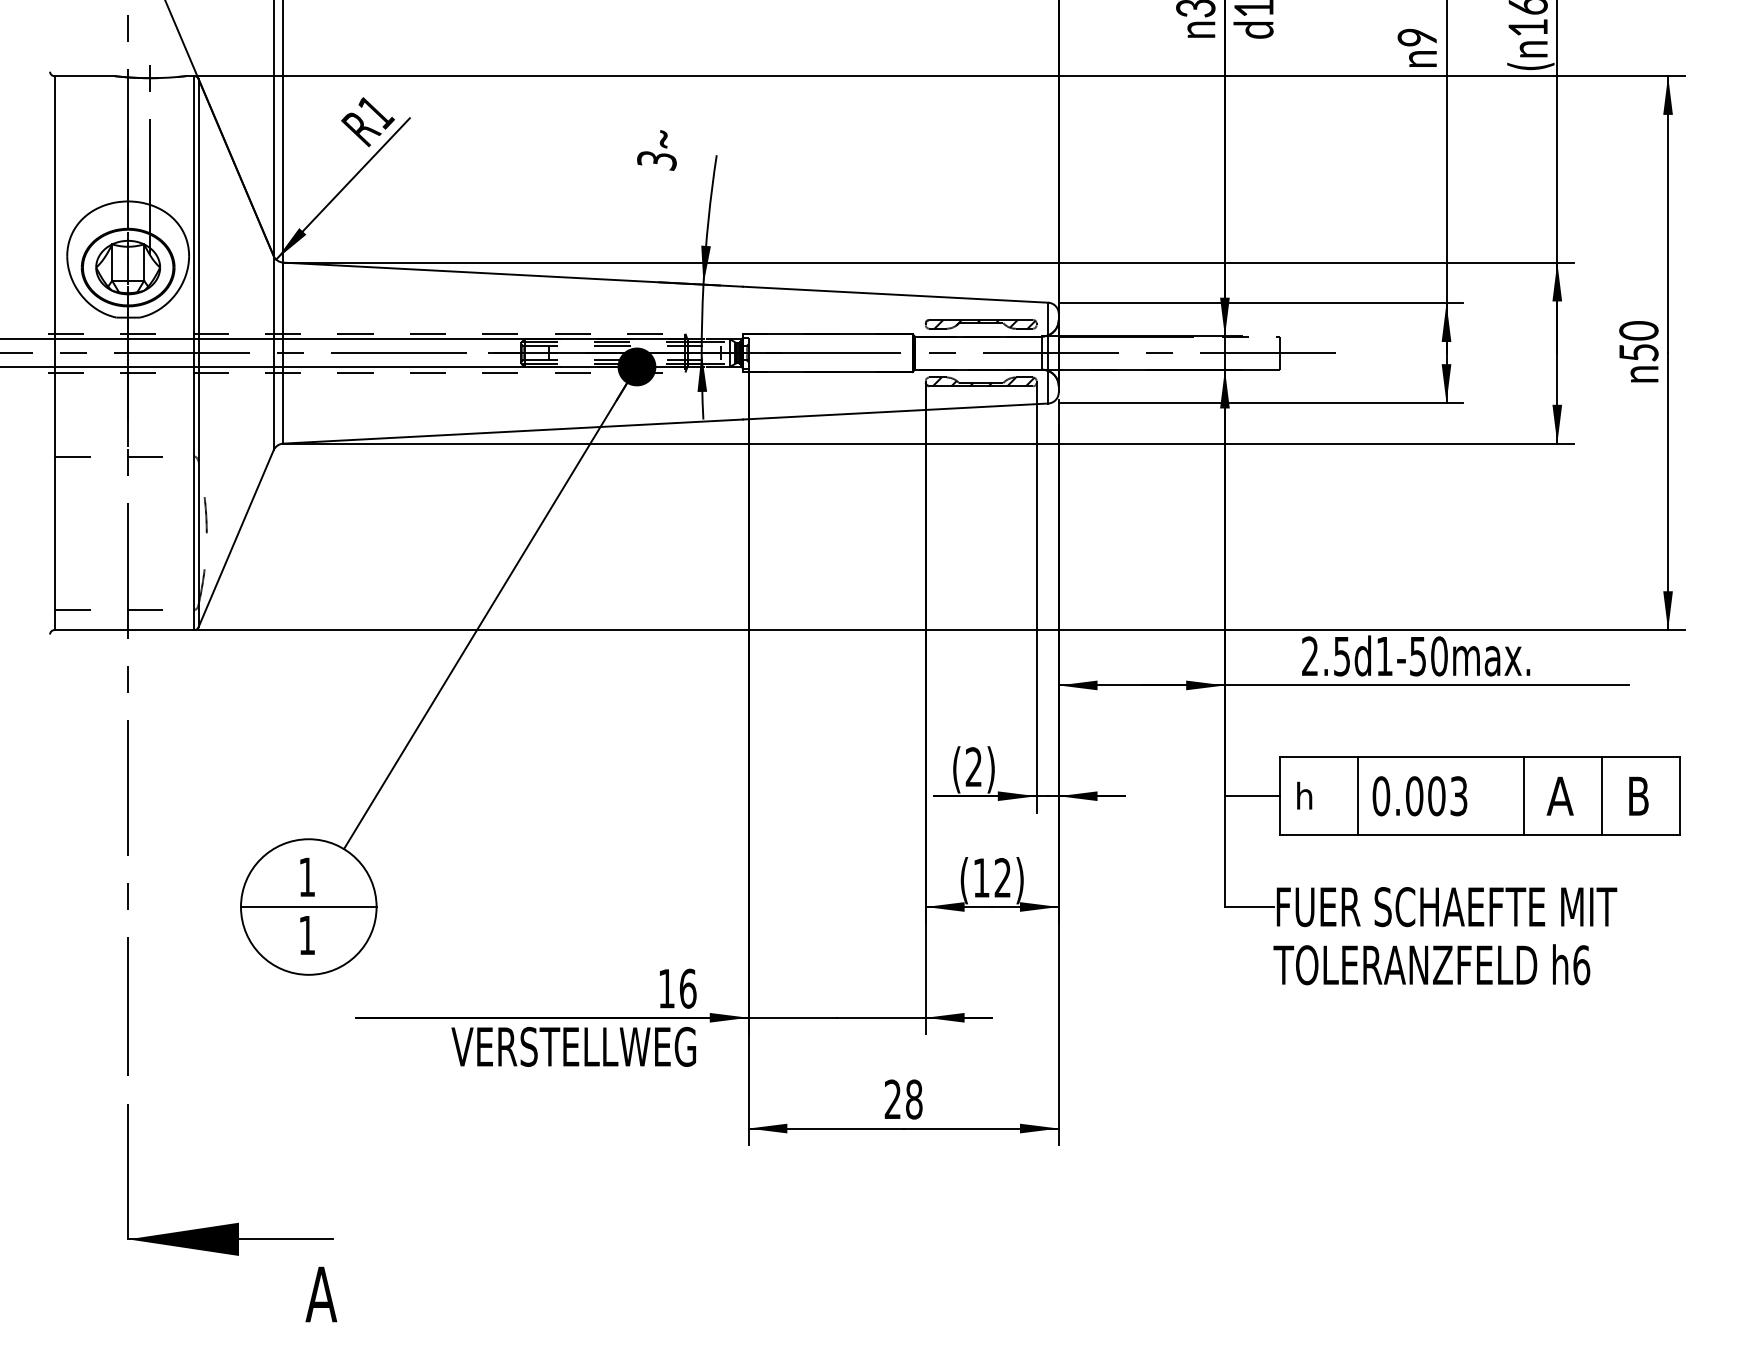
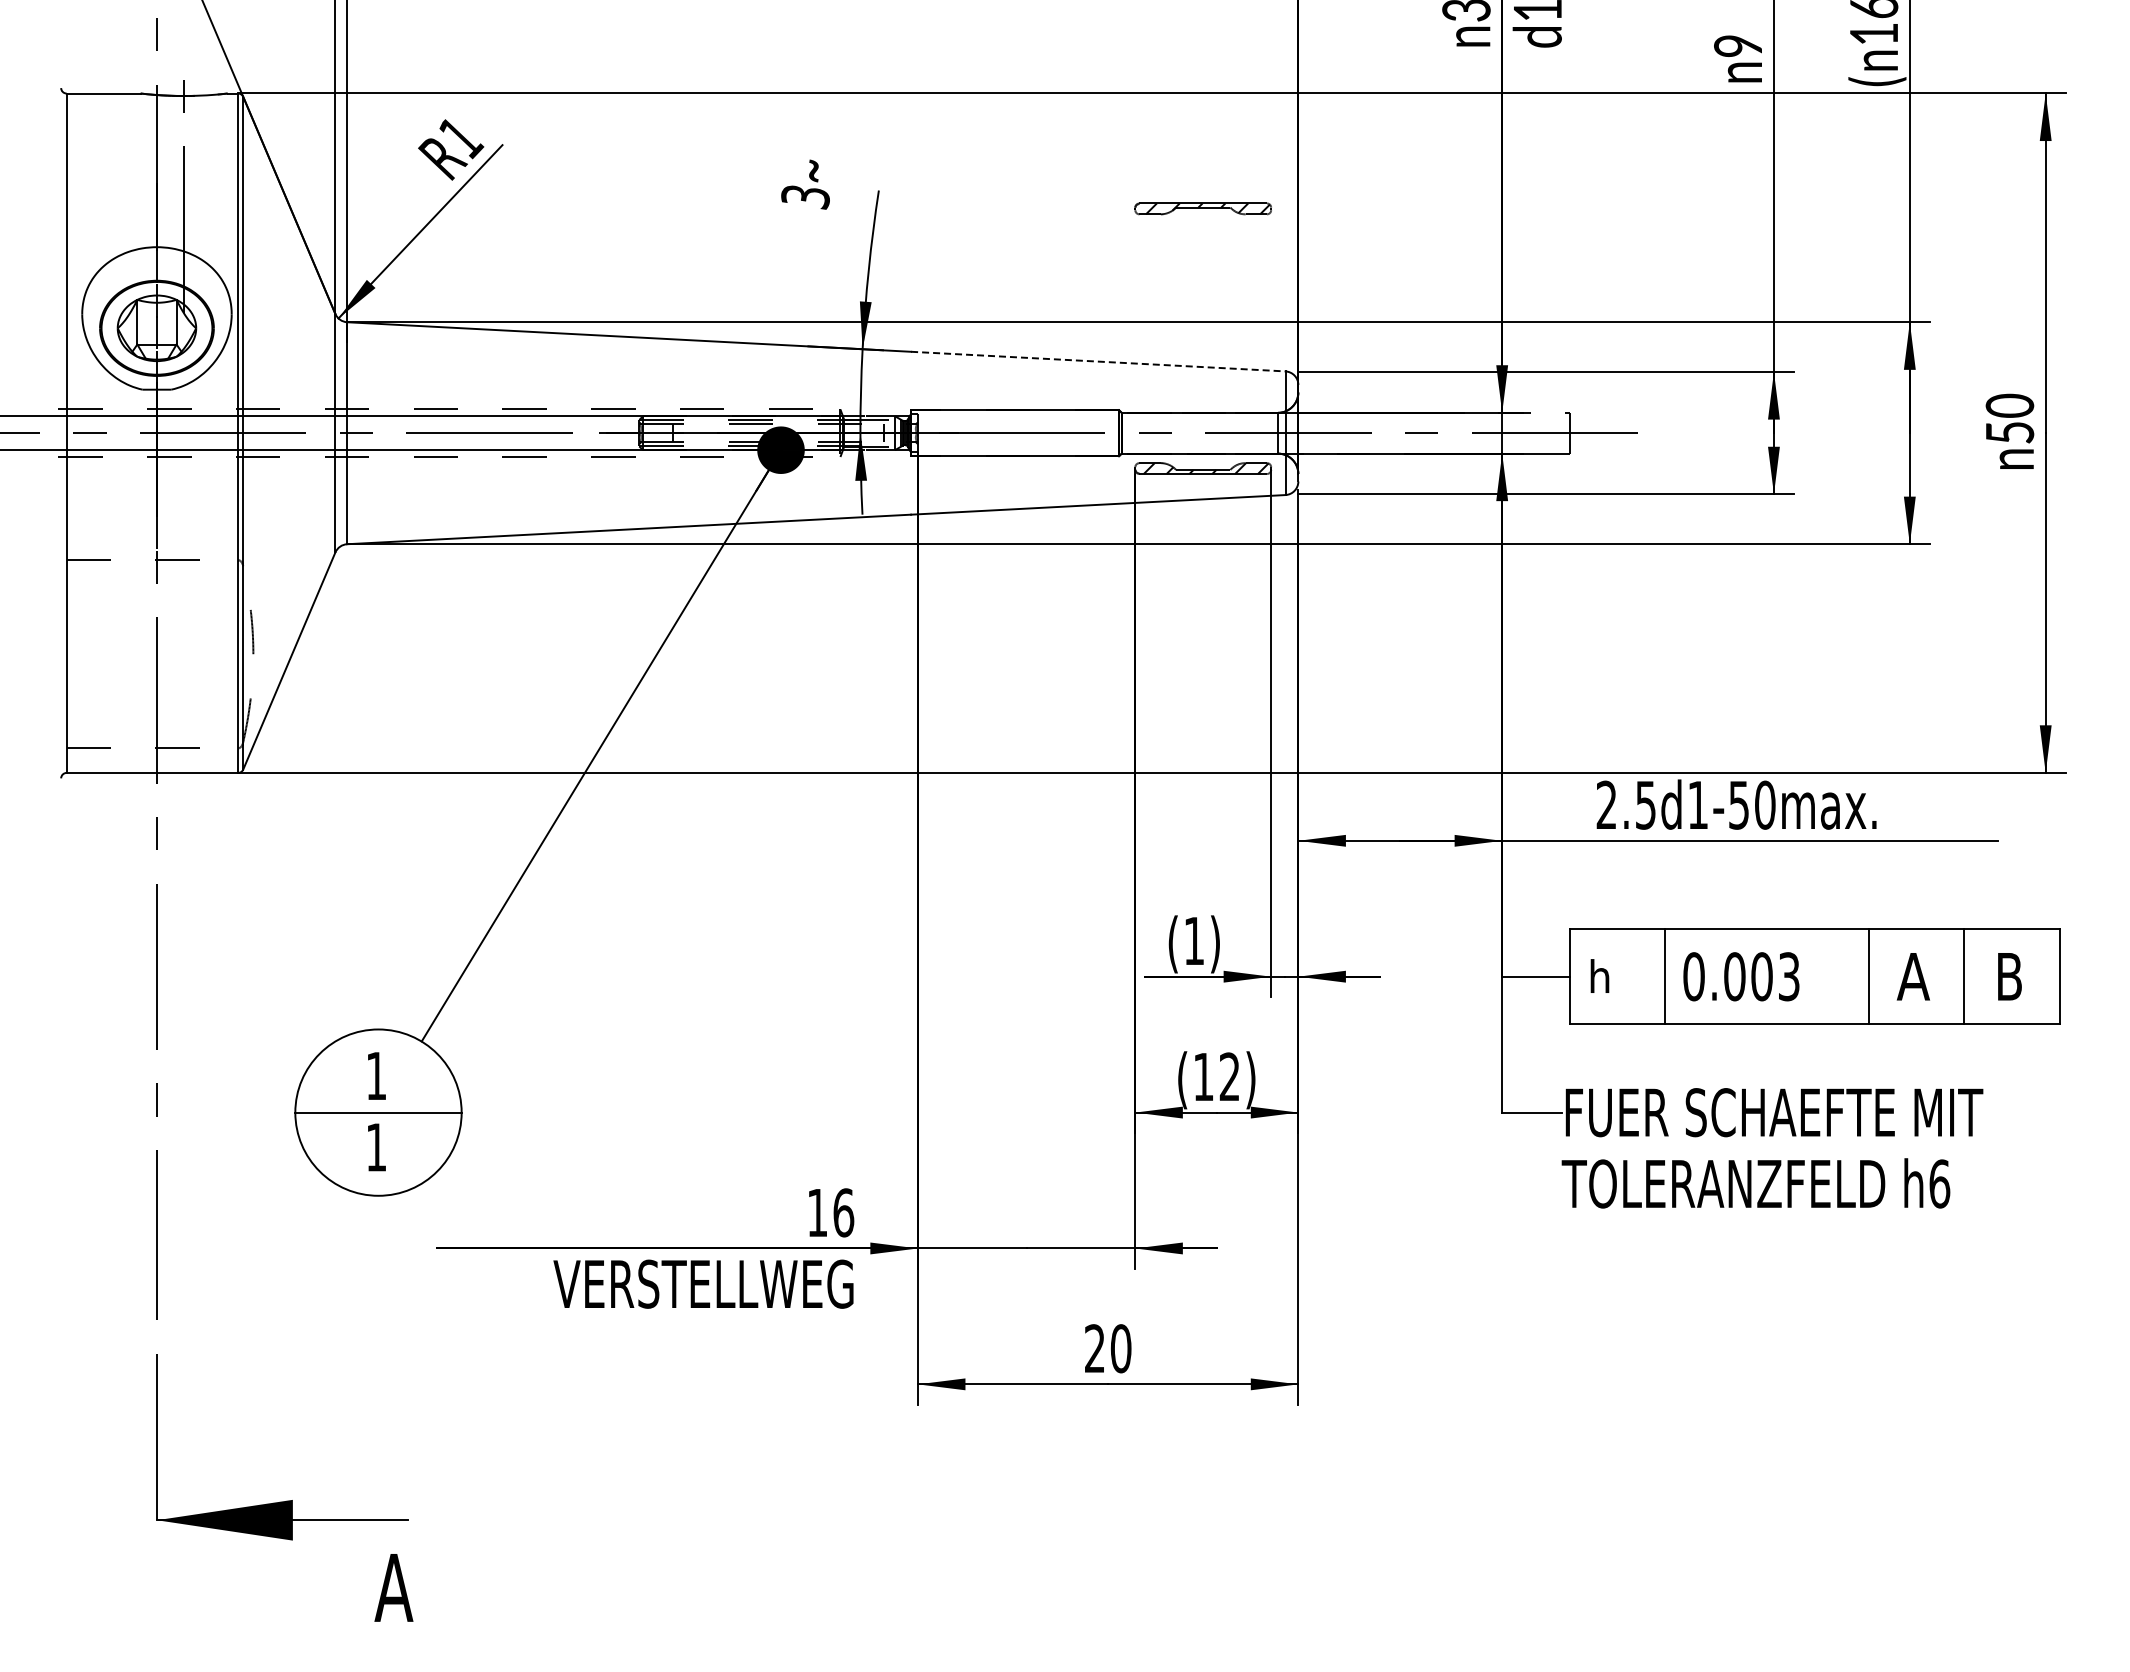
line: (895, 294) -> (1098, 361), solid -> dashed
part: (980, 323) -> (1202, 208), moved
text: (973, 766) -> (1193, 940), (2) -> (1)
text: (913, 1099) -> (1120, 1348), 28 -> 20

